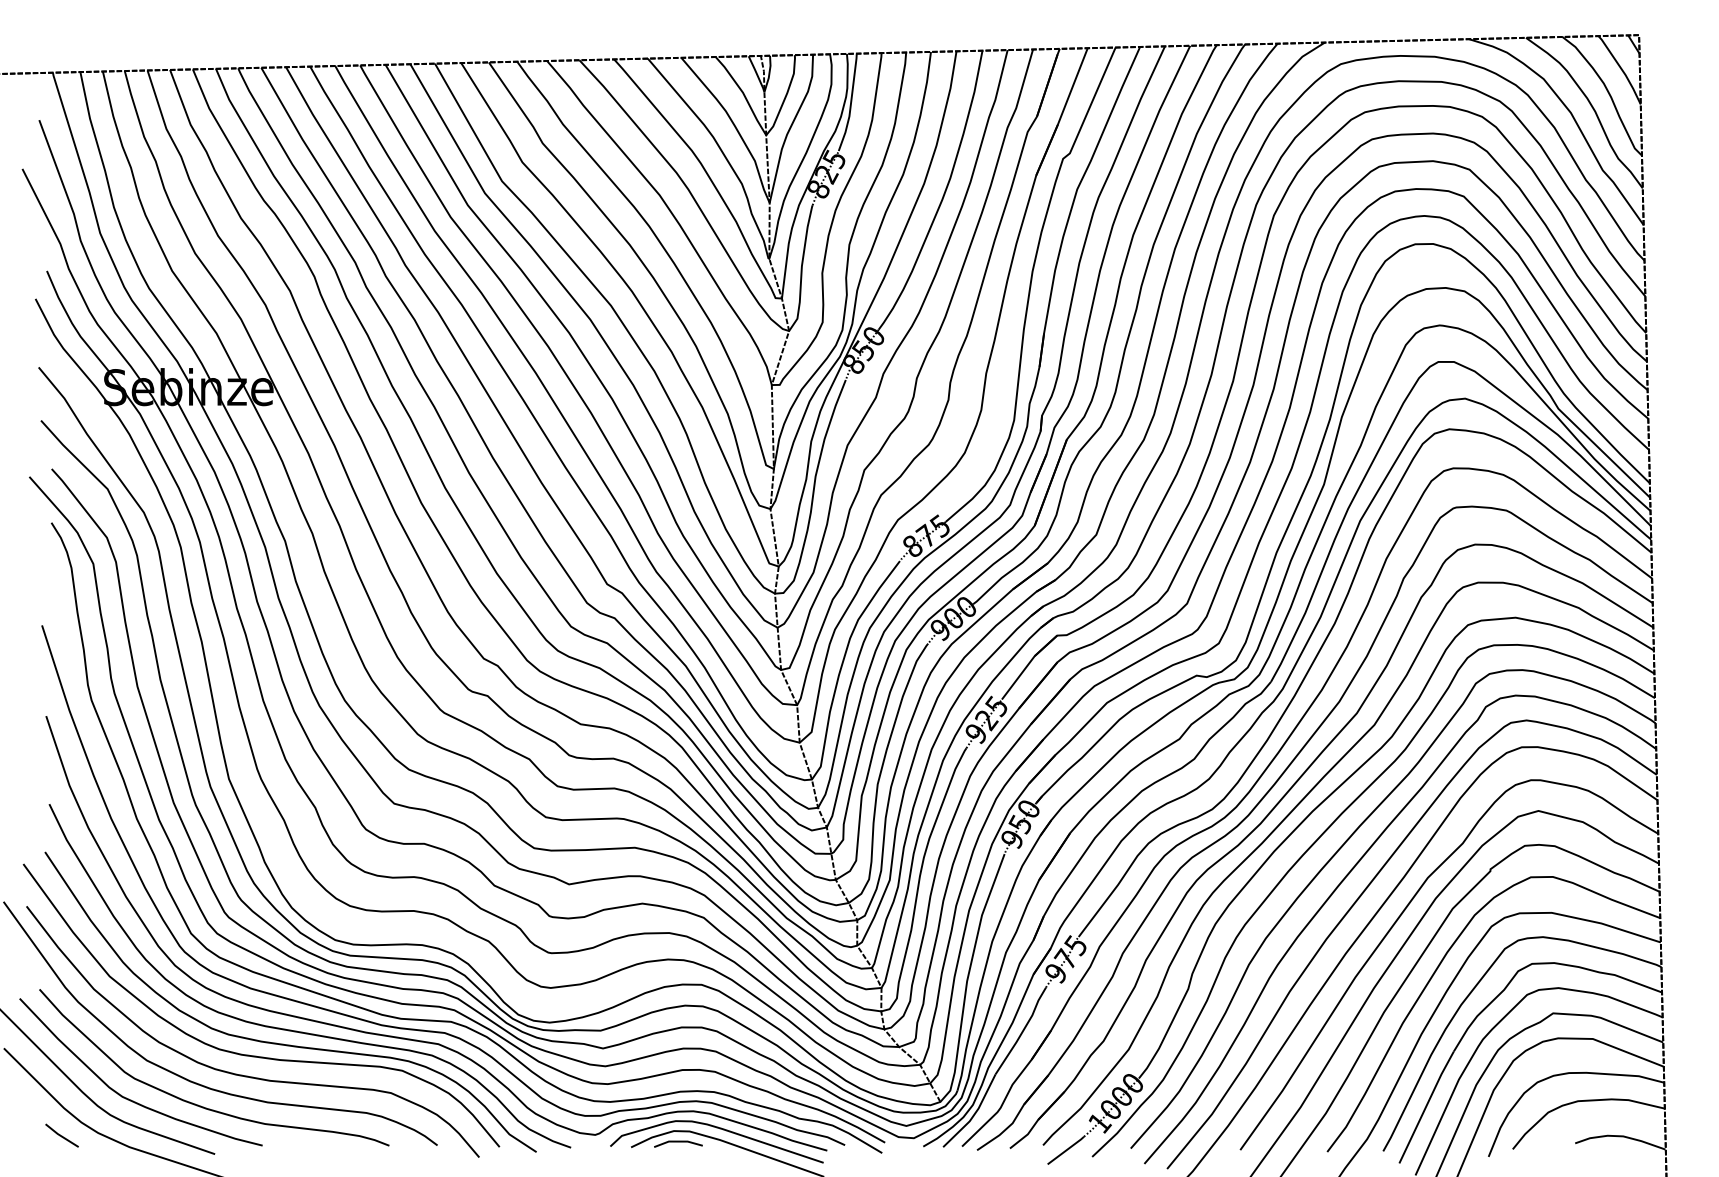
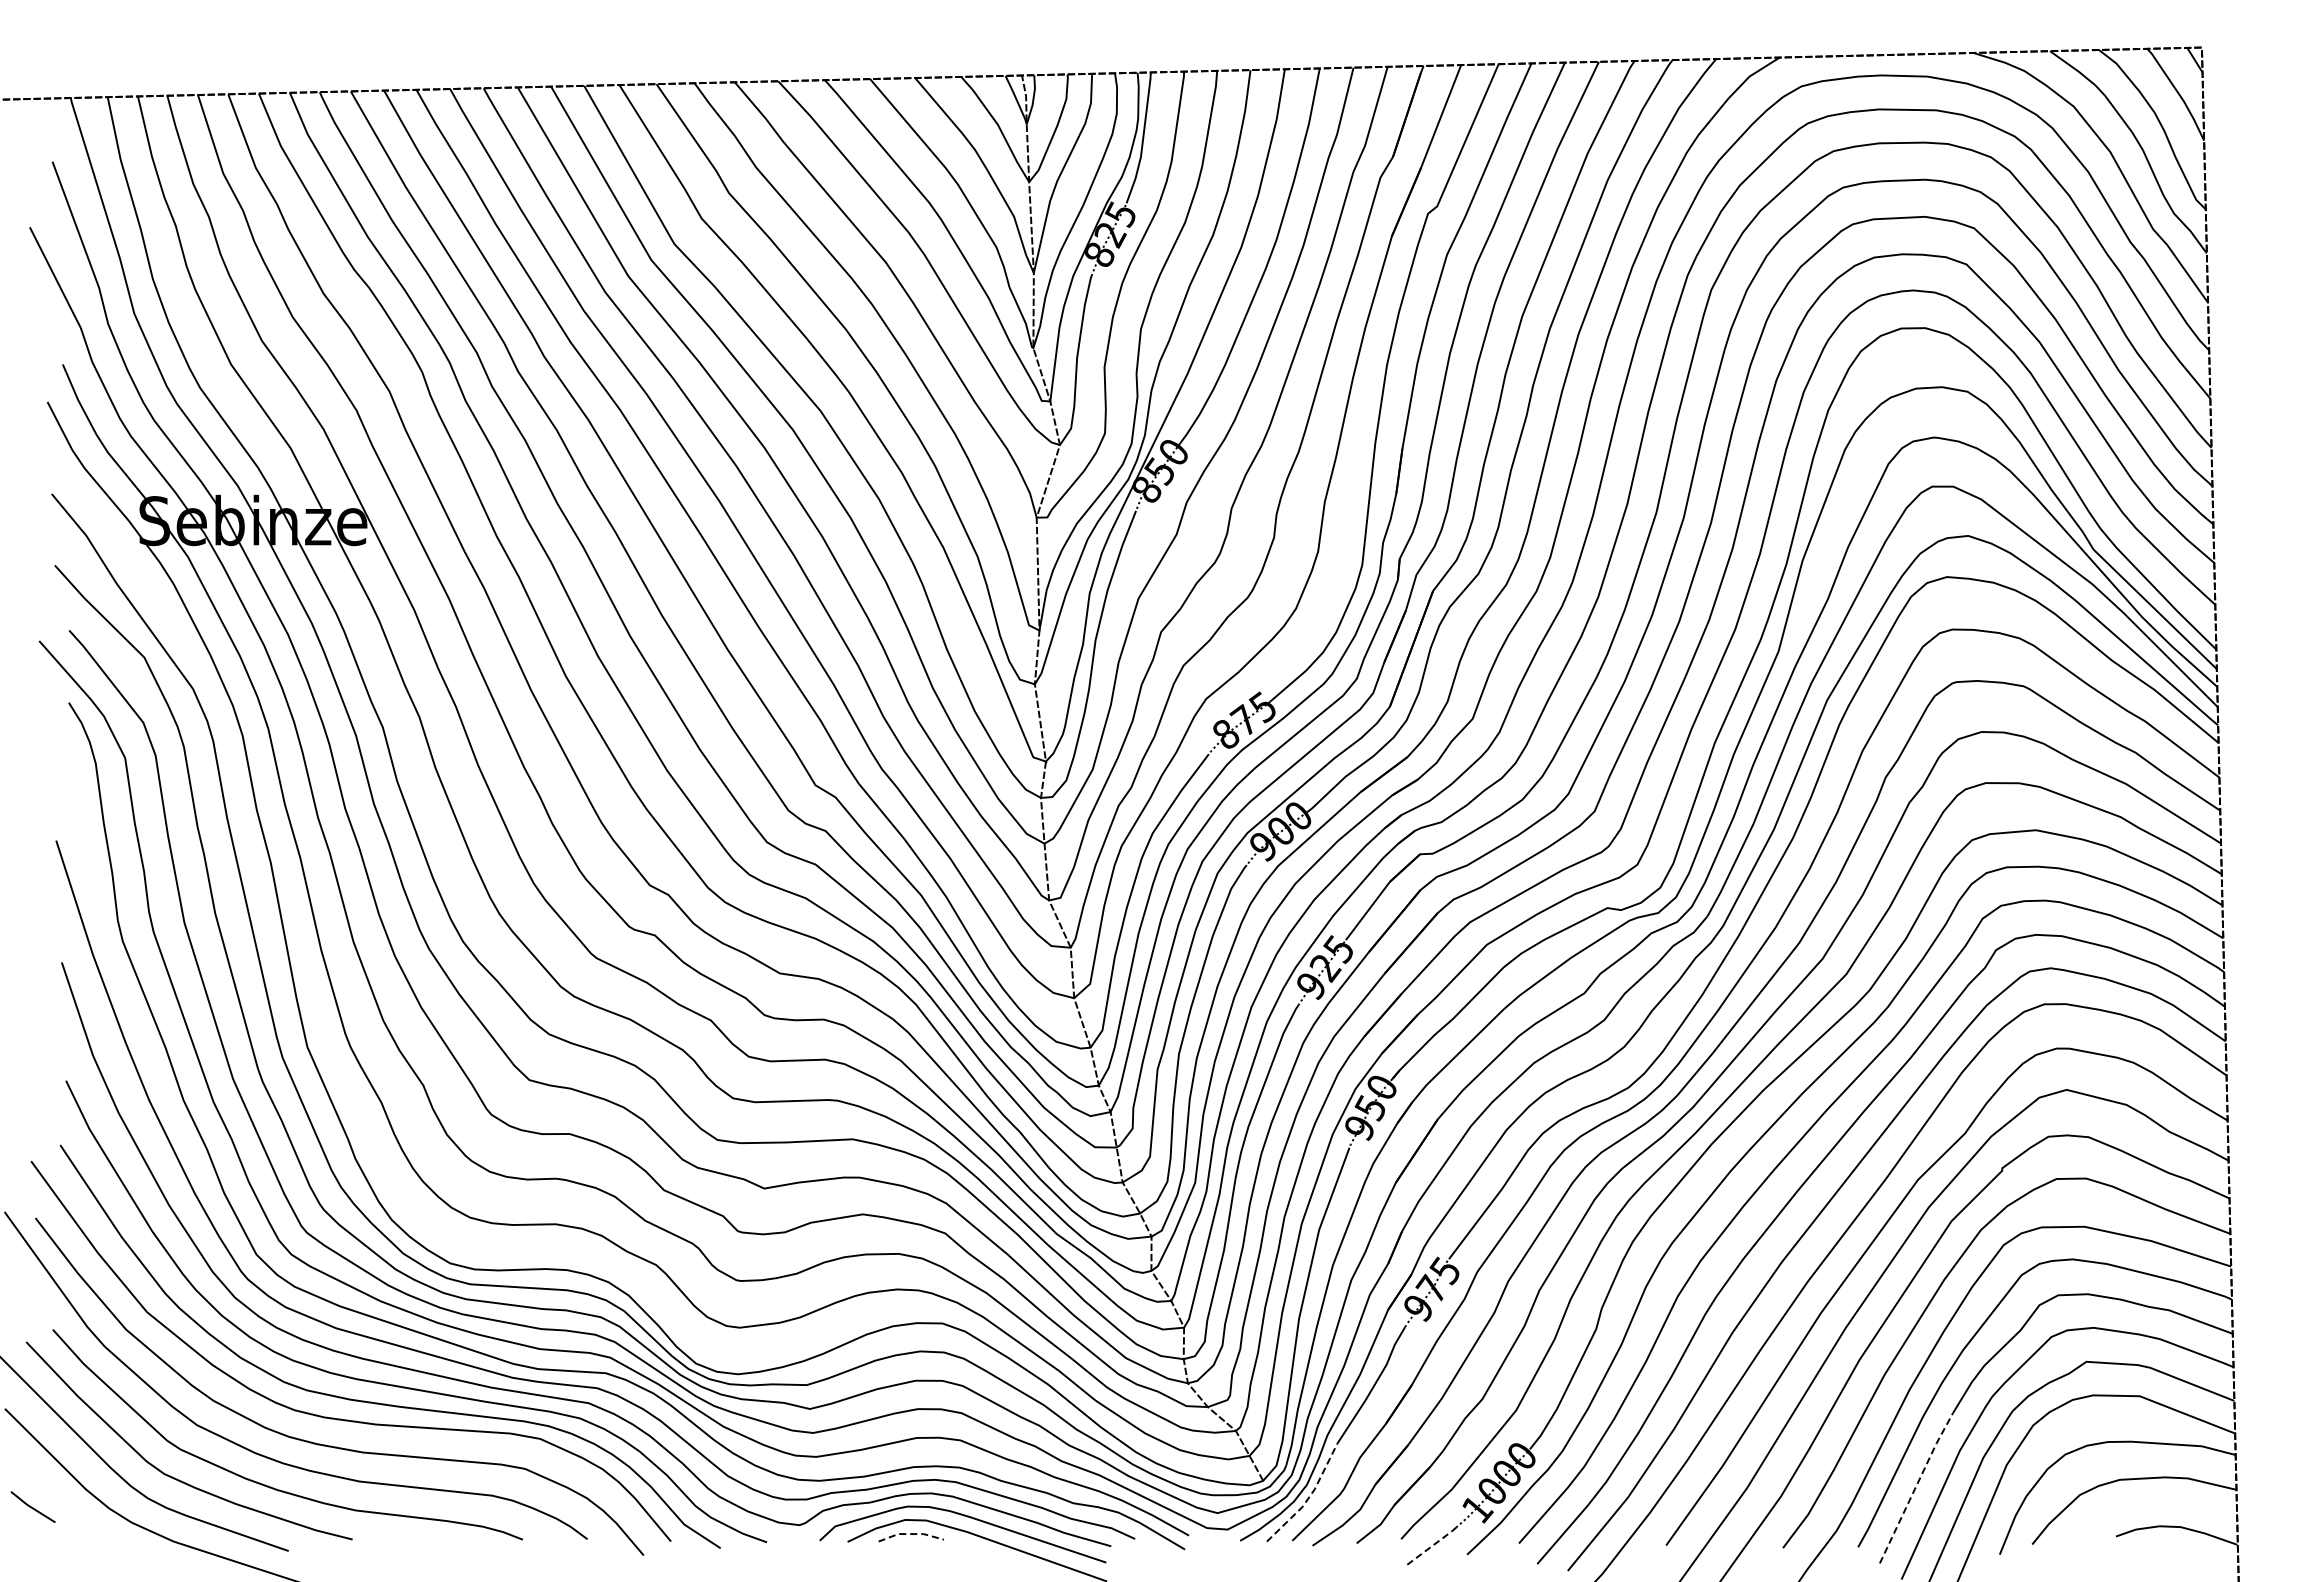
line: (1426, 1106) -> (1916, 1486), solid -> dashed
line: (974, 1114) -> (1309, 1497), solid -> dashed
line: (60, 1135) -> (31, 1506), moved
line: (678, 1141) -> (911, 1534), solid -> dashed
line: (1066, 1150) -> (1432, 1545), solid -> dashed

